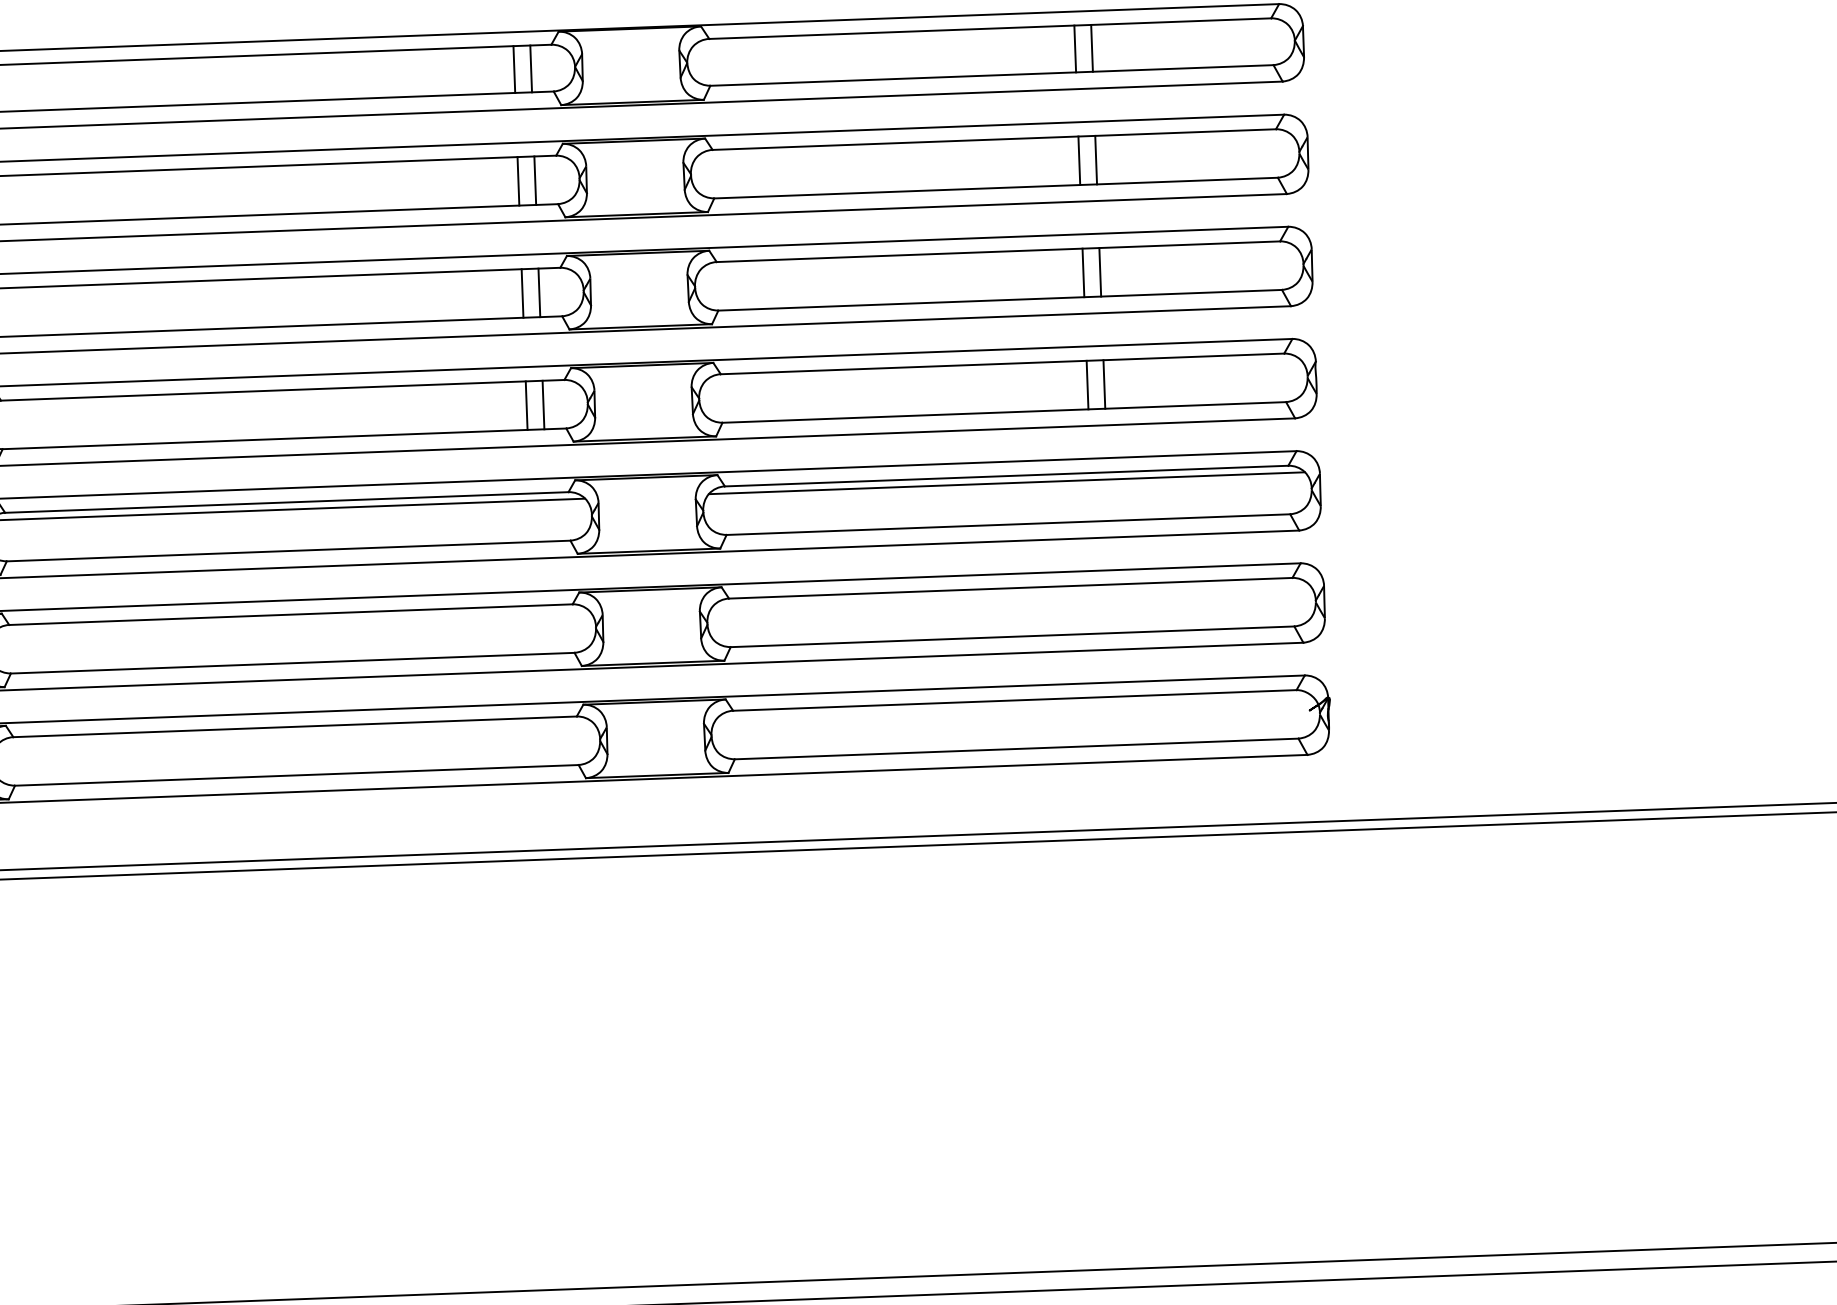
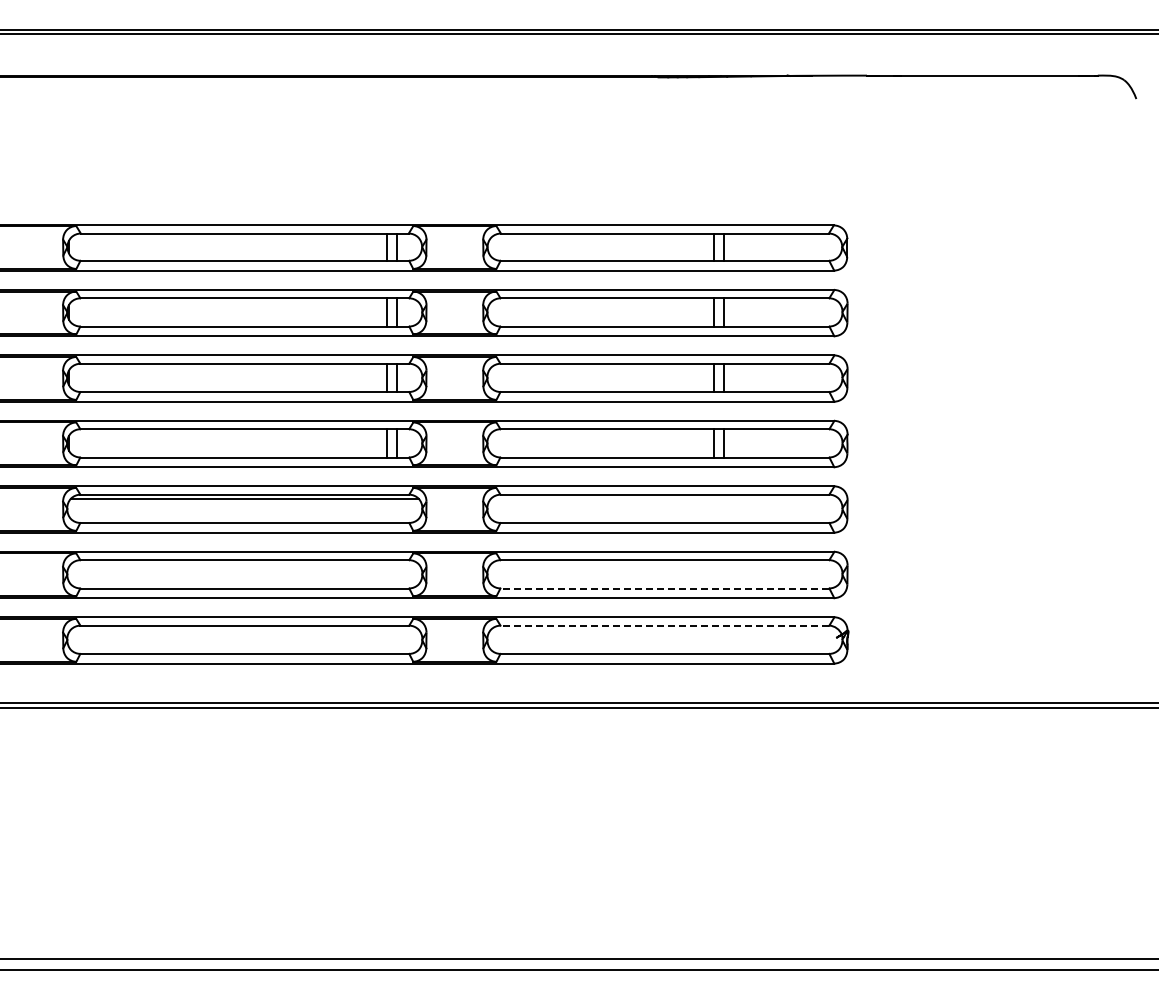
line: (1006, 482) -> (664, 498), removed
line: (1011, 636) -> (664, 588), solid -> dashed
line: (1014, 700) -> (664, 625), solid -> dashed

